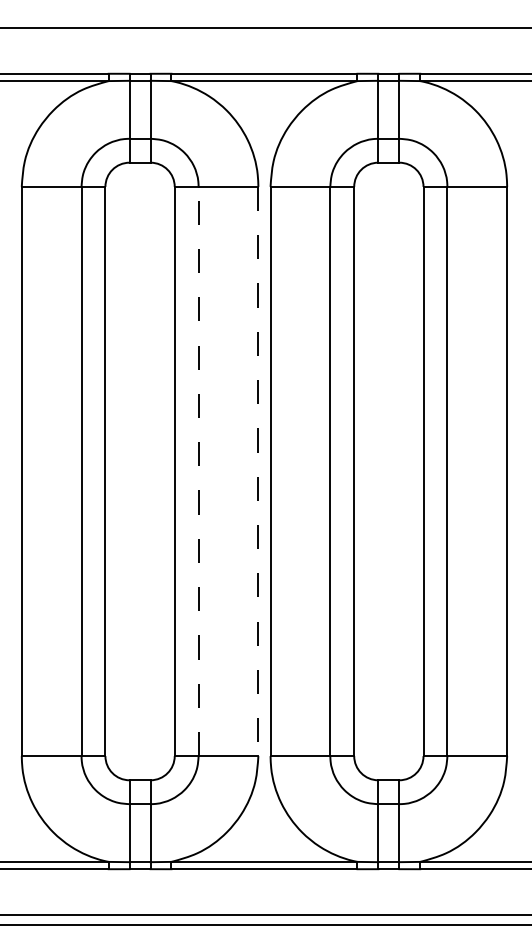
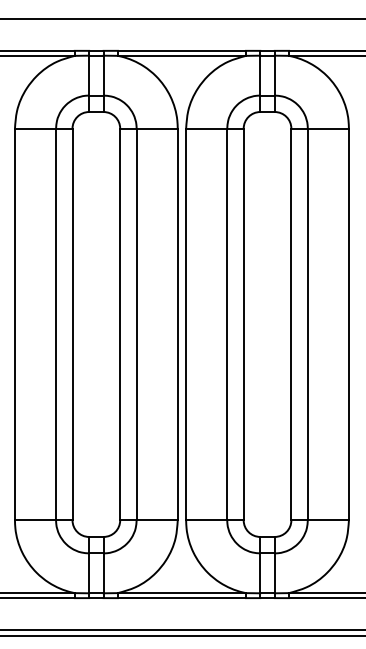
line: (198, 471) -> (136, 324), dashed -> solid
line: (258, 471) -> (177, 324), dashed -> solid

